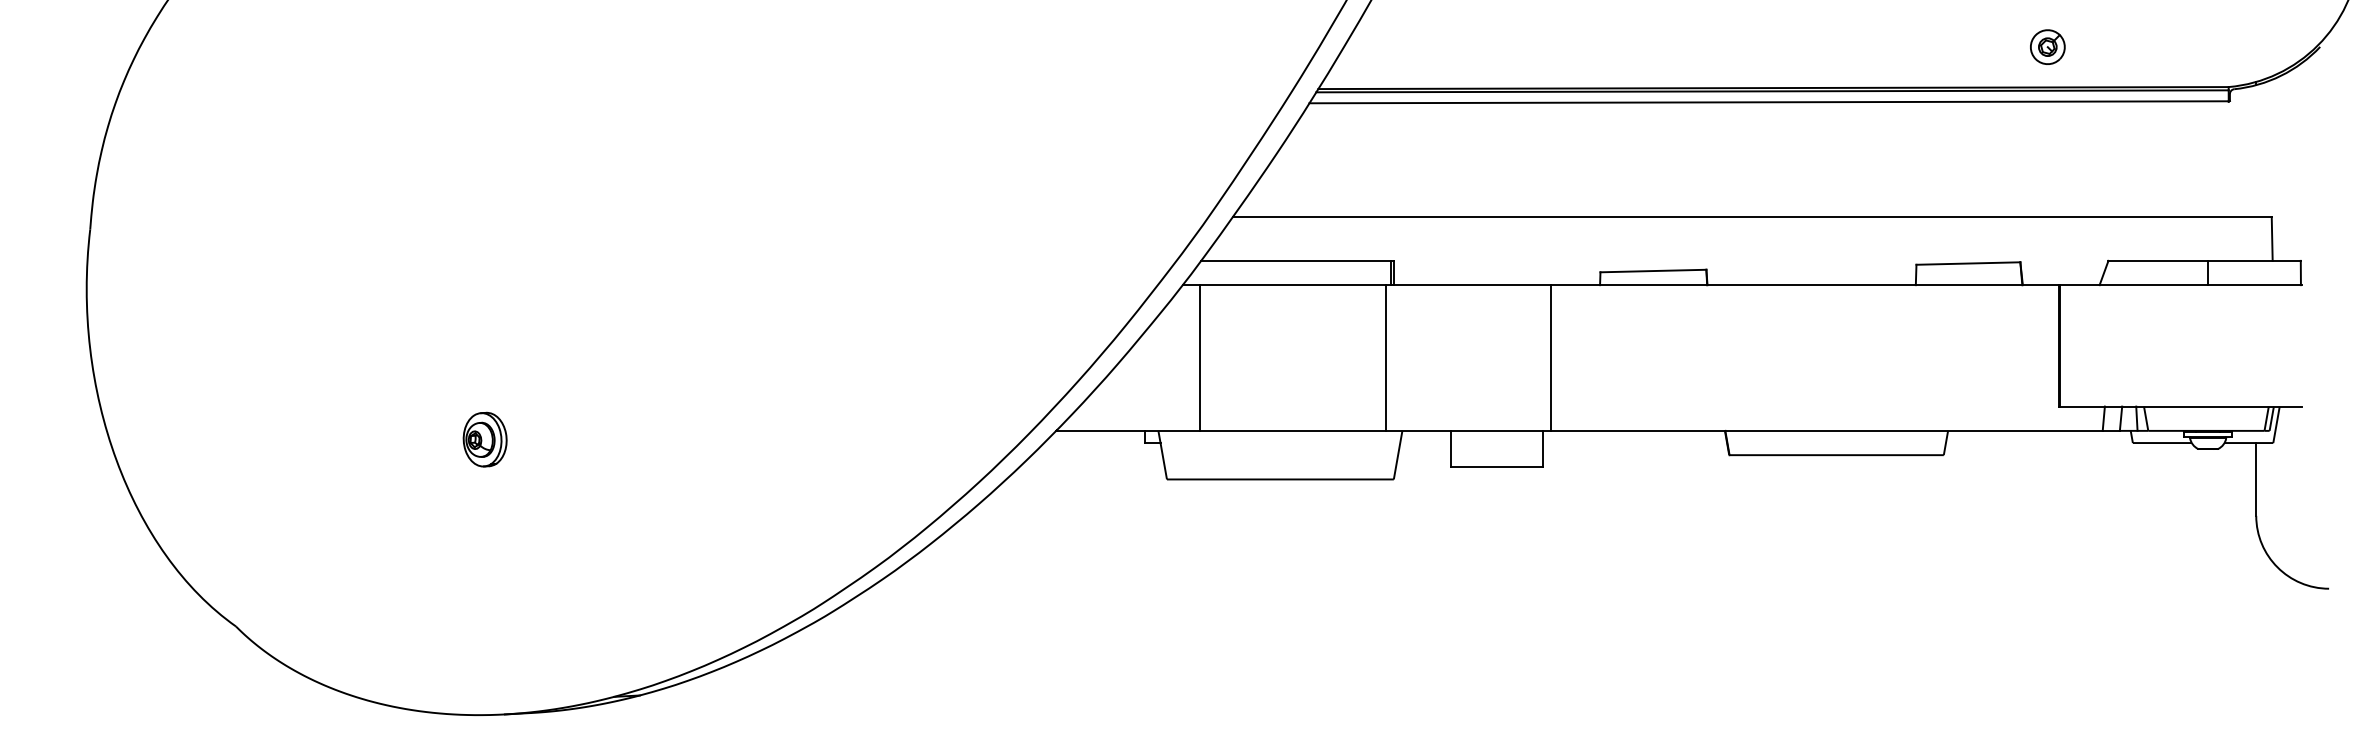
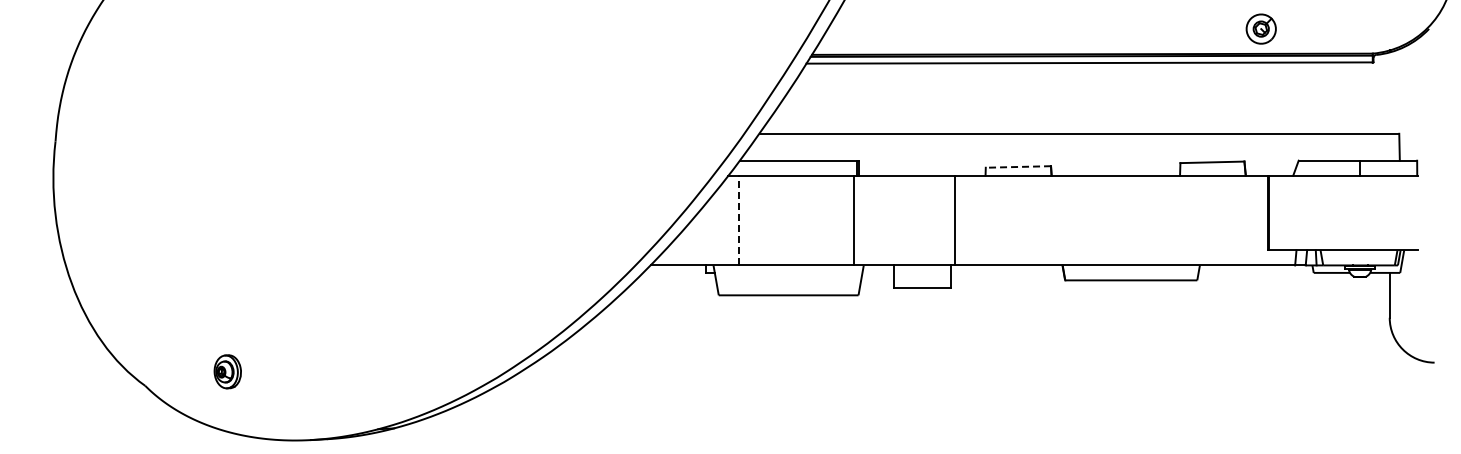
part: (2048, 46) -> (1261, 28), size x1.4
line: (1653, 270) -> (1018, 166), solid -> dashed
line: (1200, 357) -> (739, 220), solid -> dashed
part: (484, 439) -> (227, 371), moved

